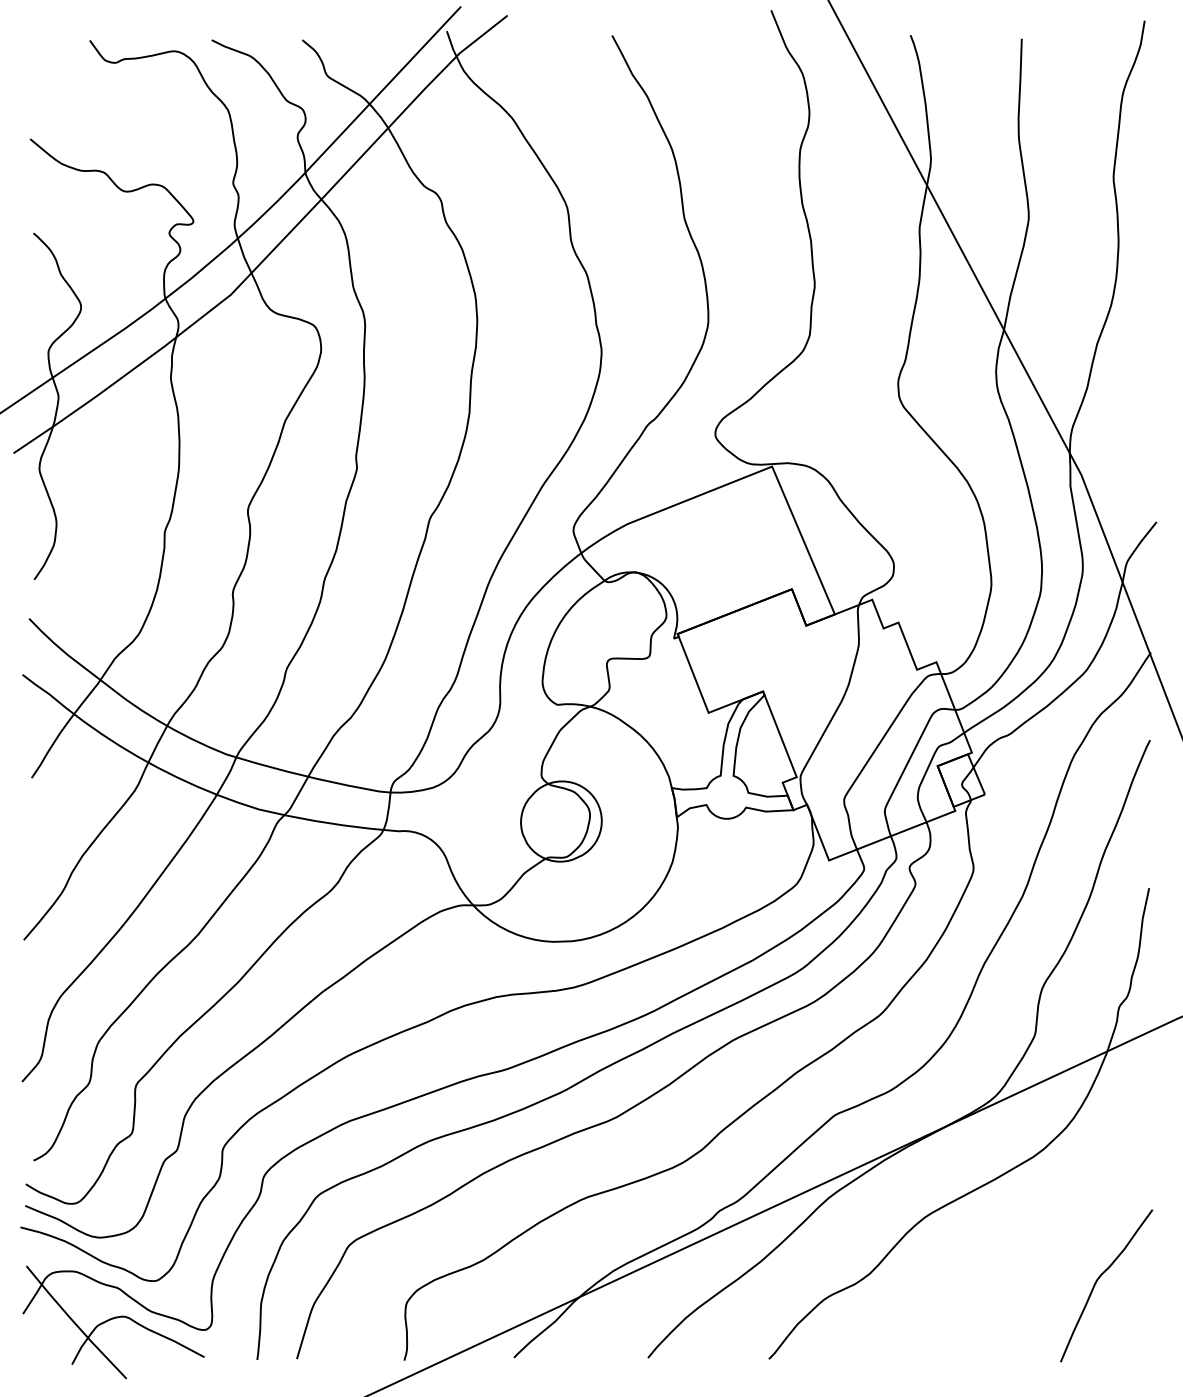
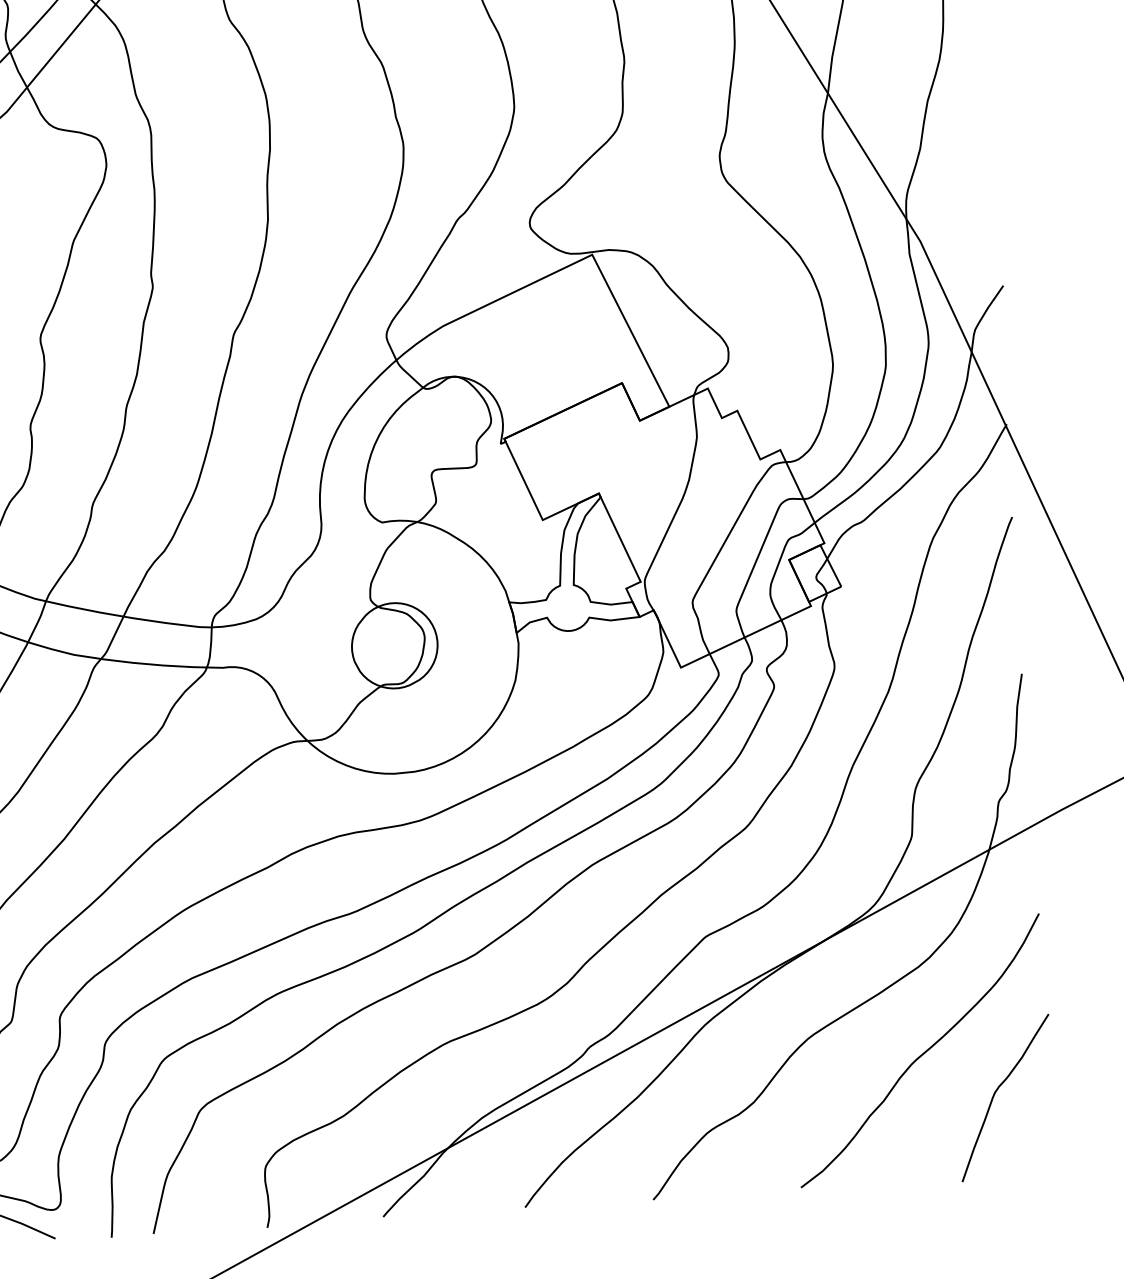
curve: (1032, 1237) -> (923, 1052), added

